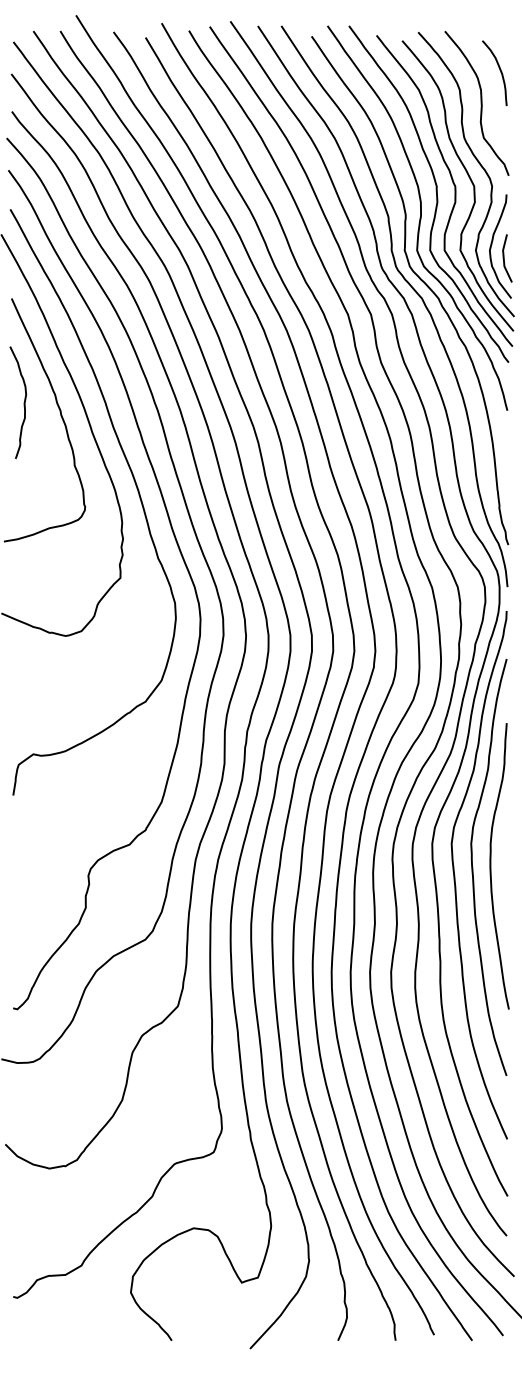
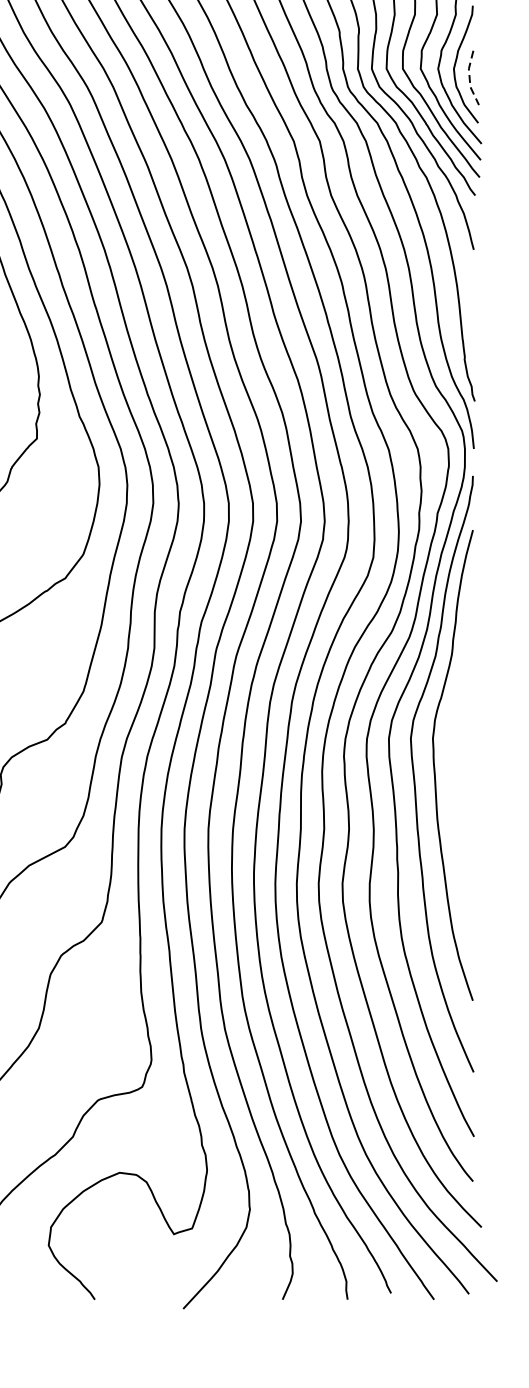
line: (503, 258) -> (469, 77), solid -> dashed
curve: (491, 866) -> (455, 764), removed

